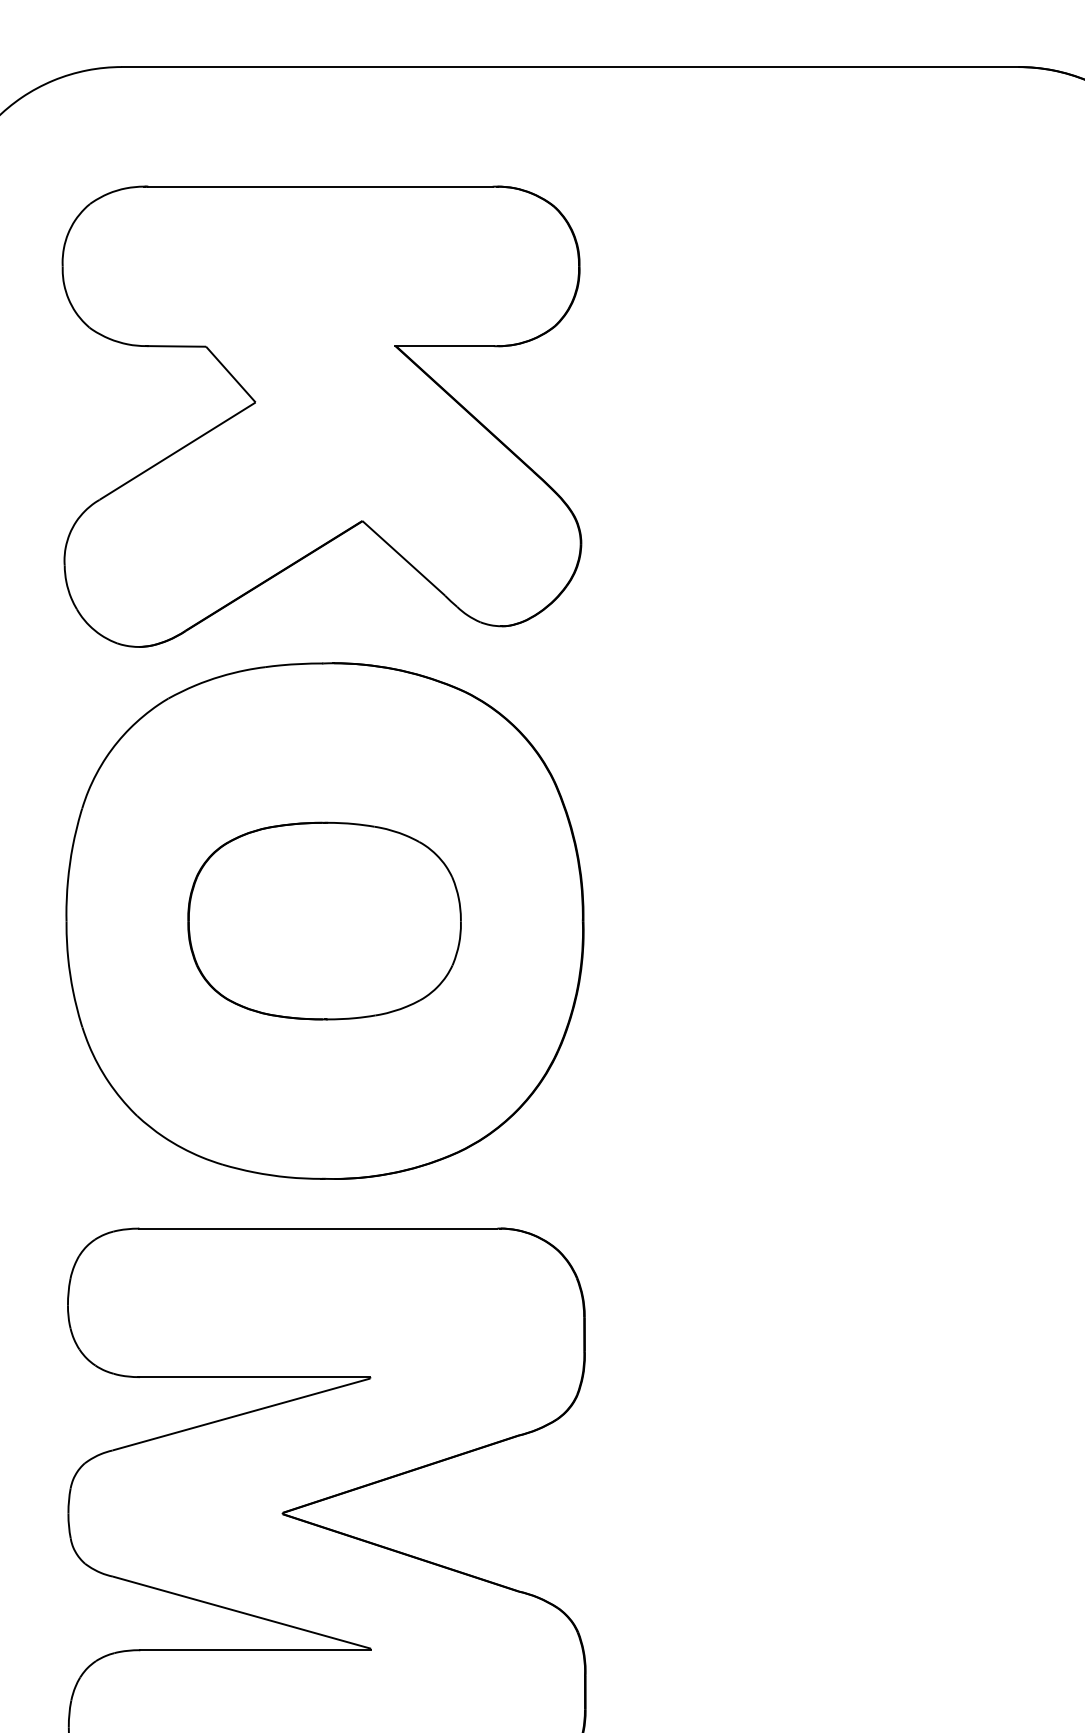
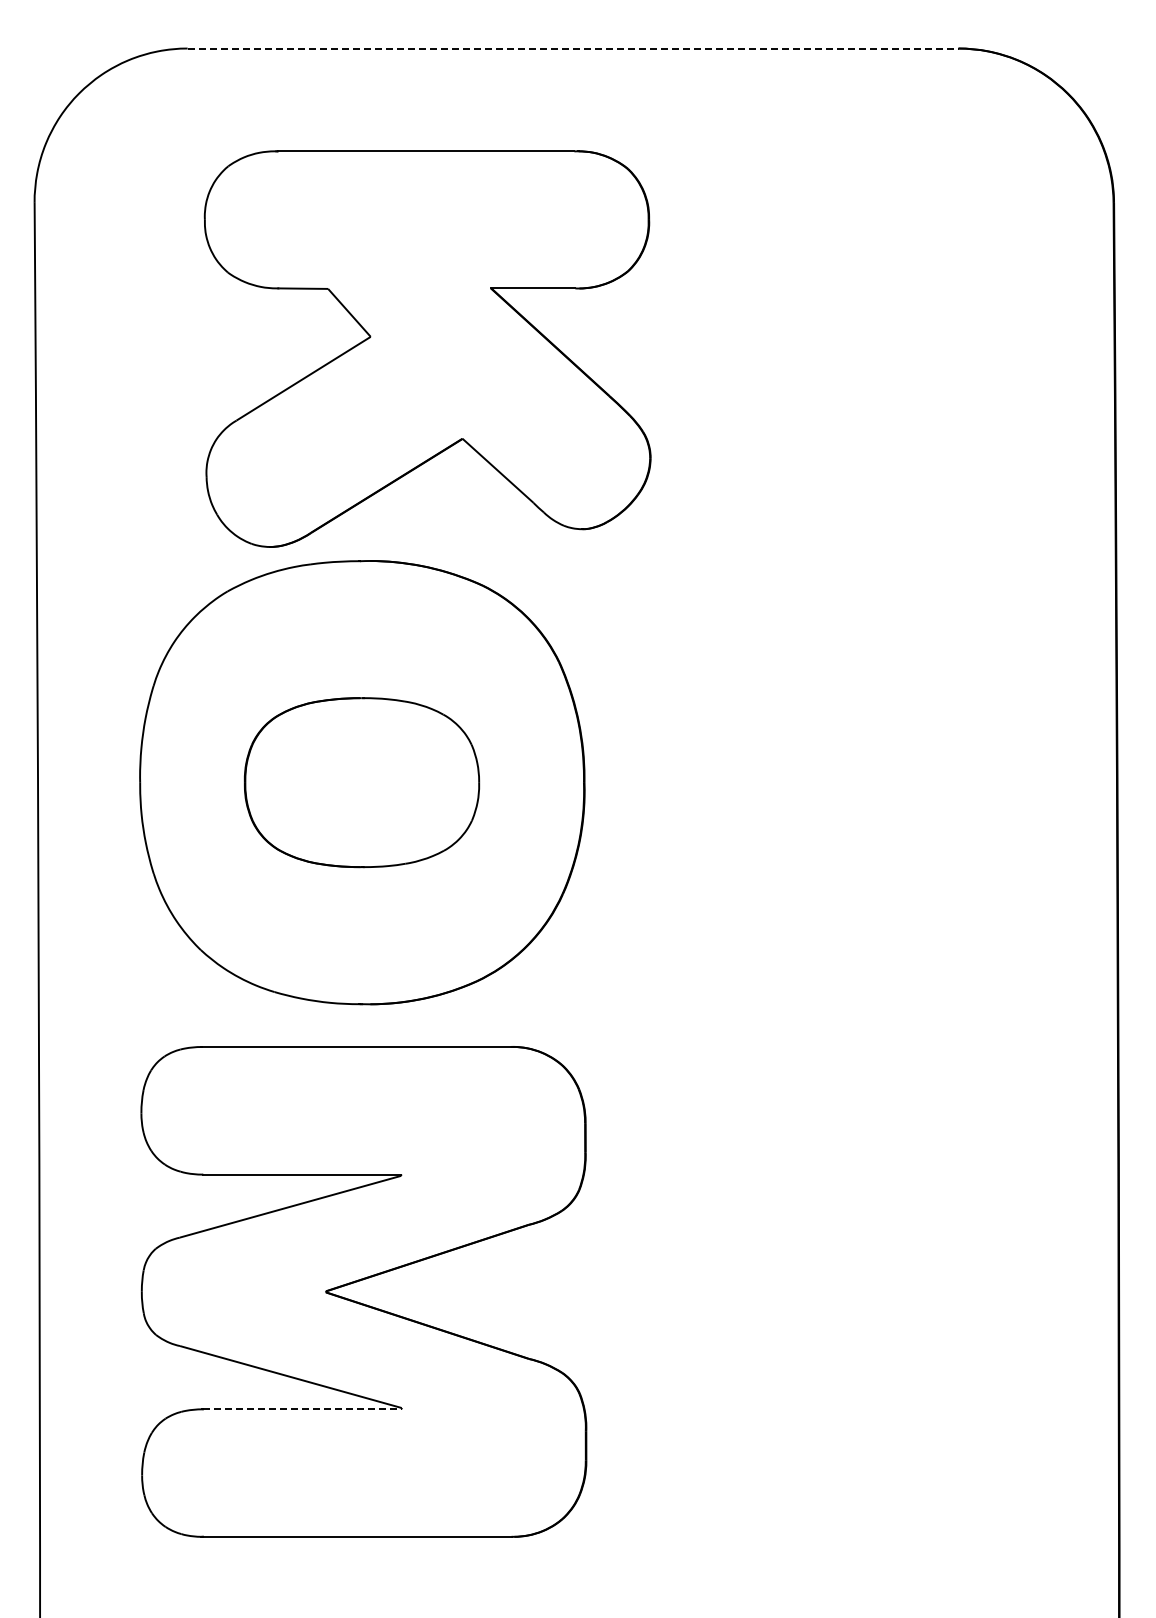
line: (570, 67) -> (573, 48), solid -> dashed
part: (321, 416) -> (427, 348), moved
line: (256, 1650) -> (303, 1409), solid -> dashed

